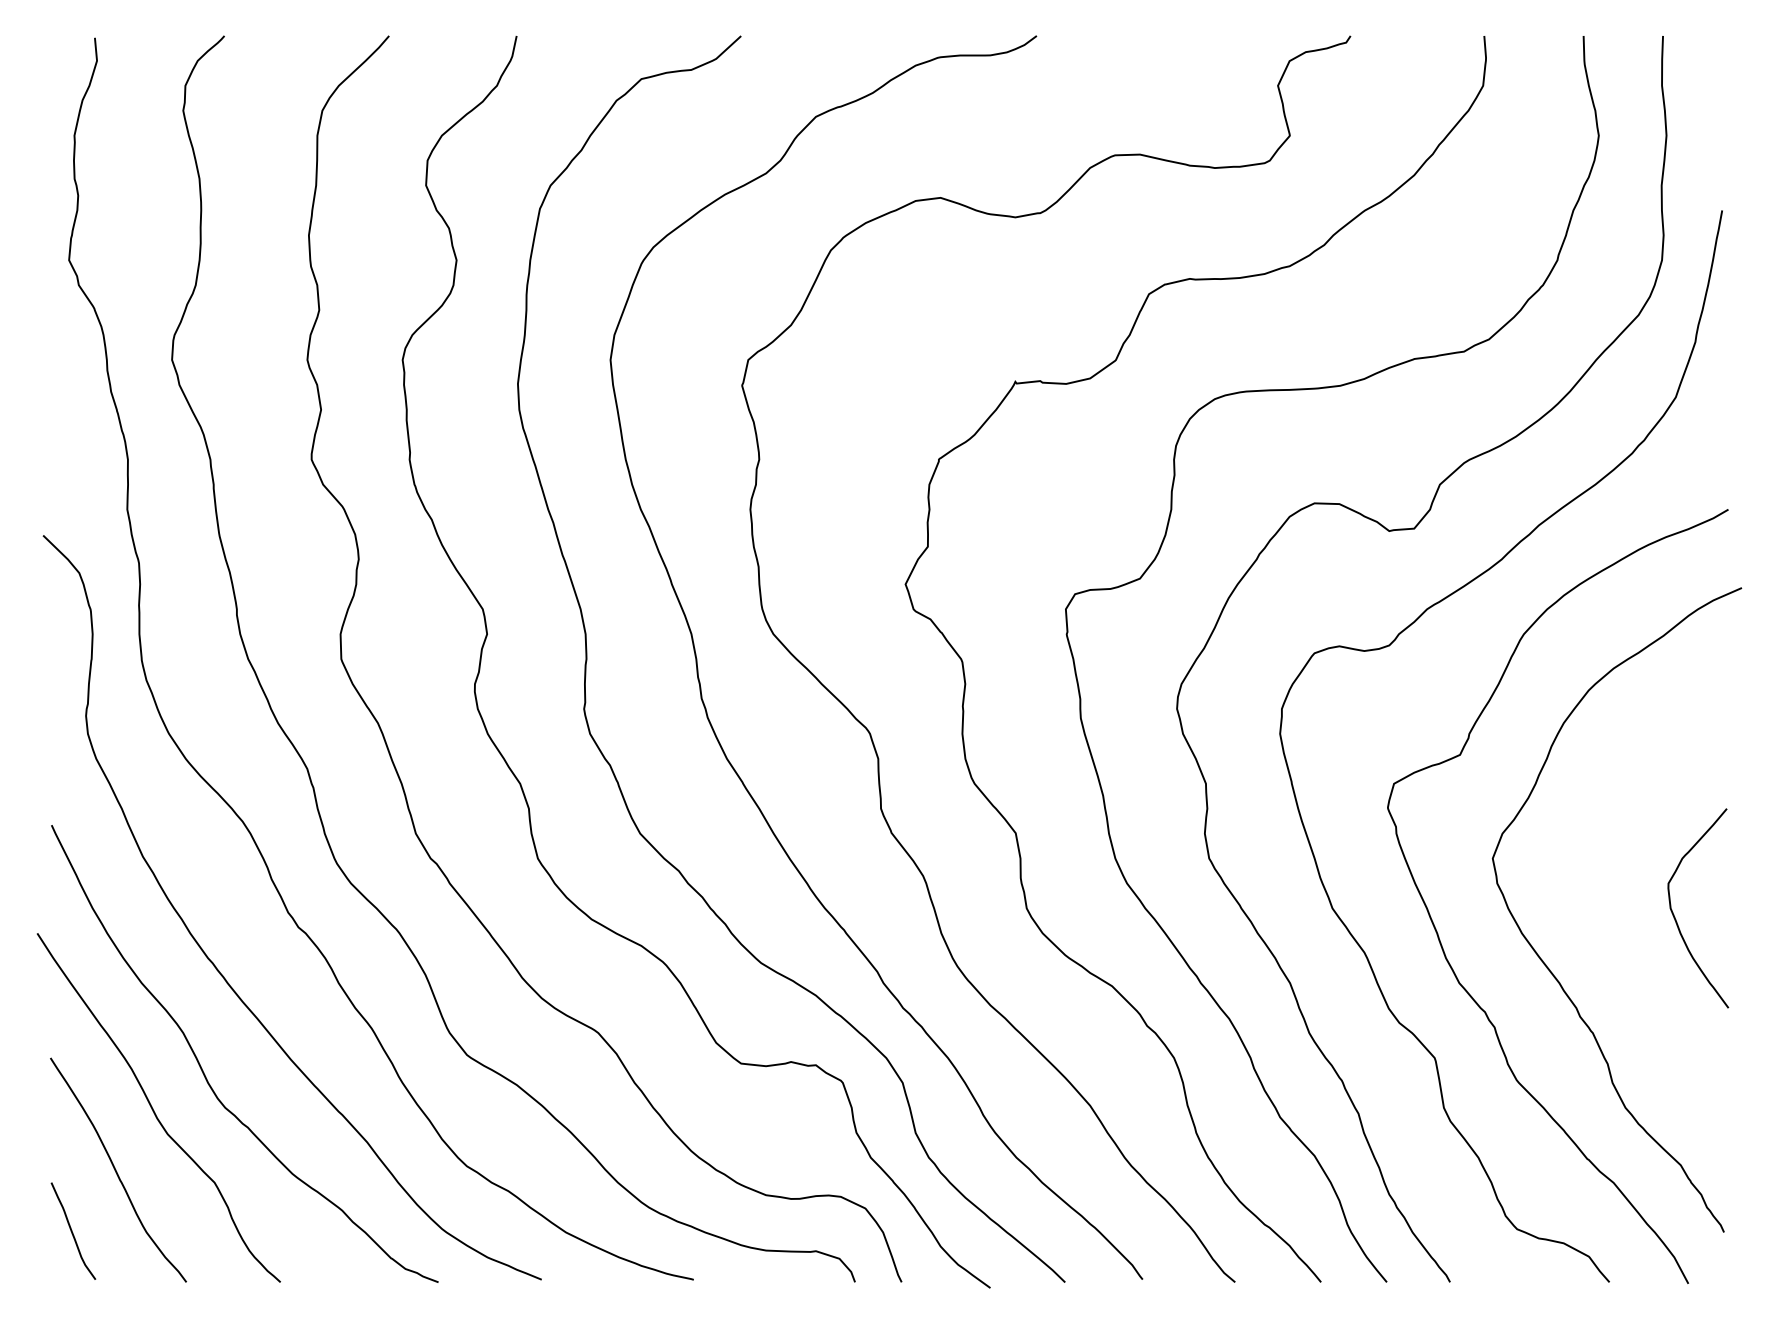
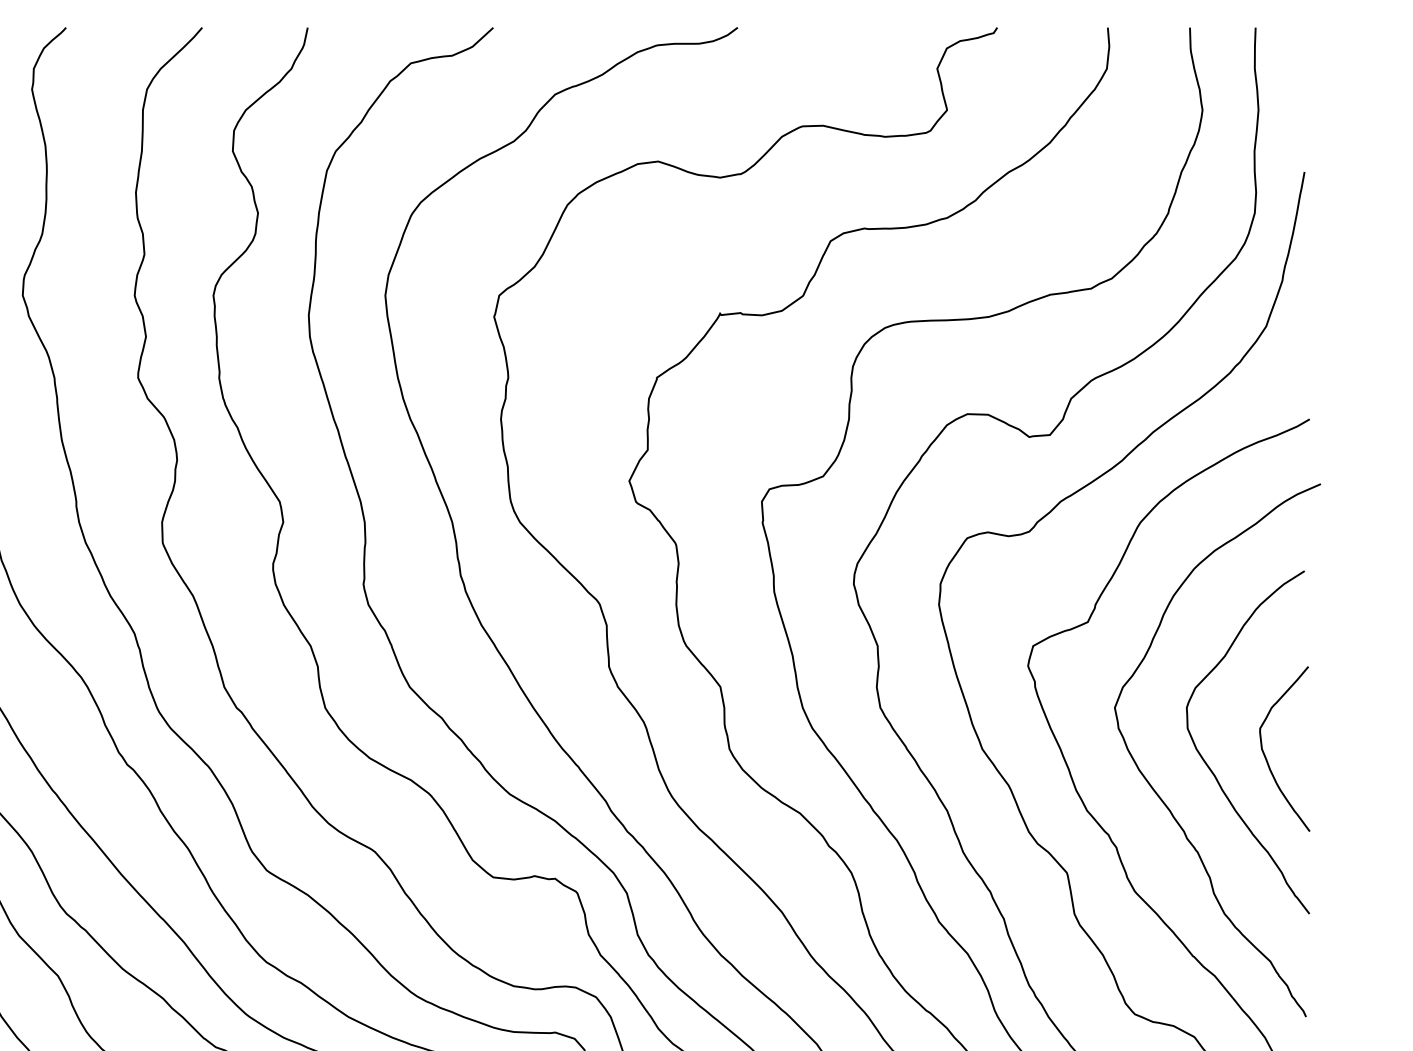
curve: (1608, 931) -> (1210, 768), added

